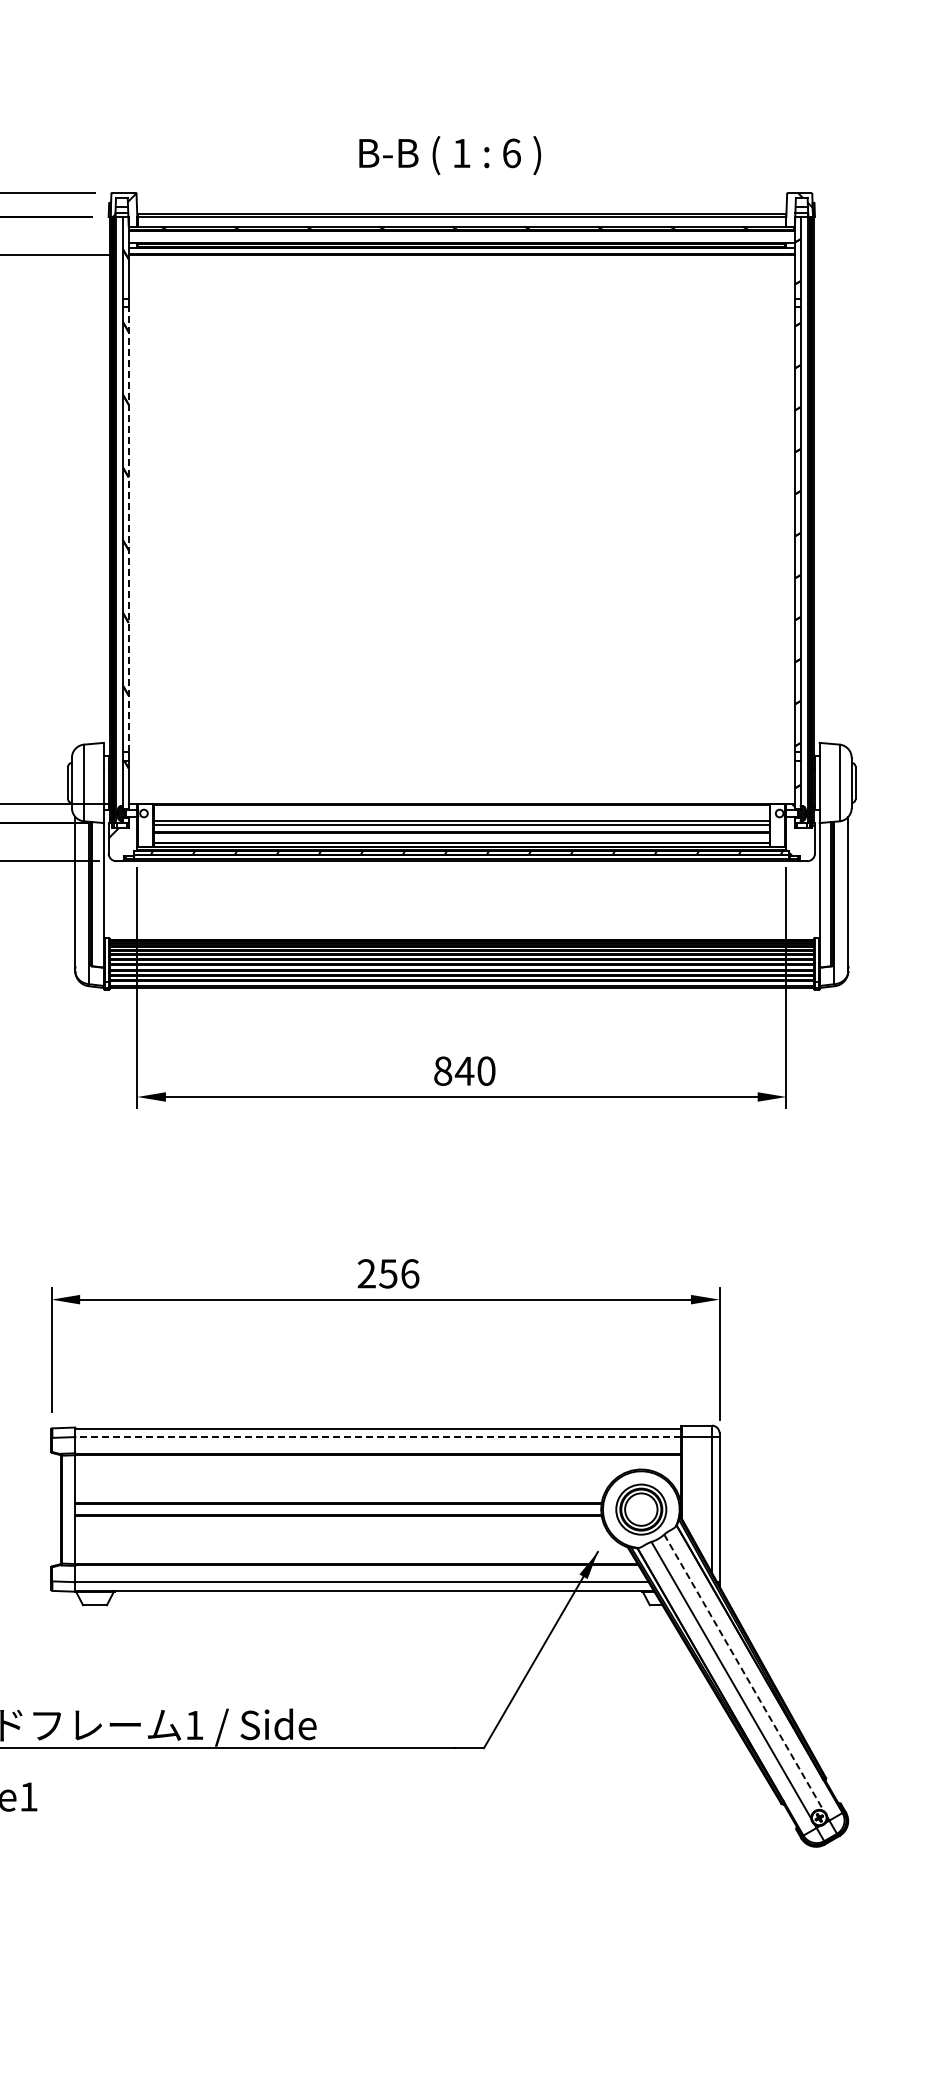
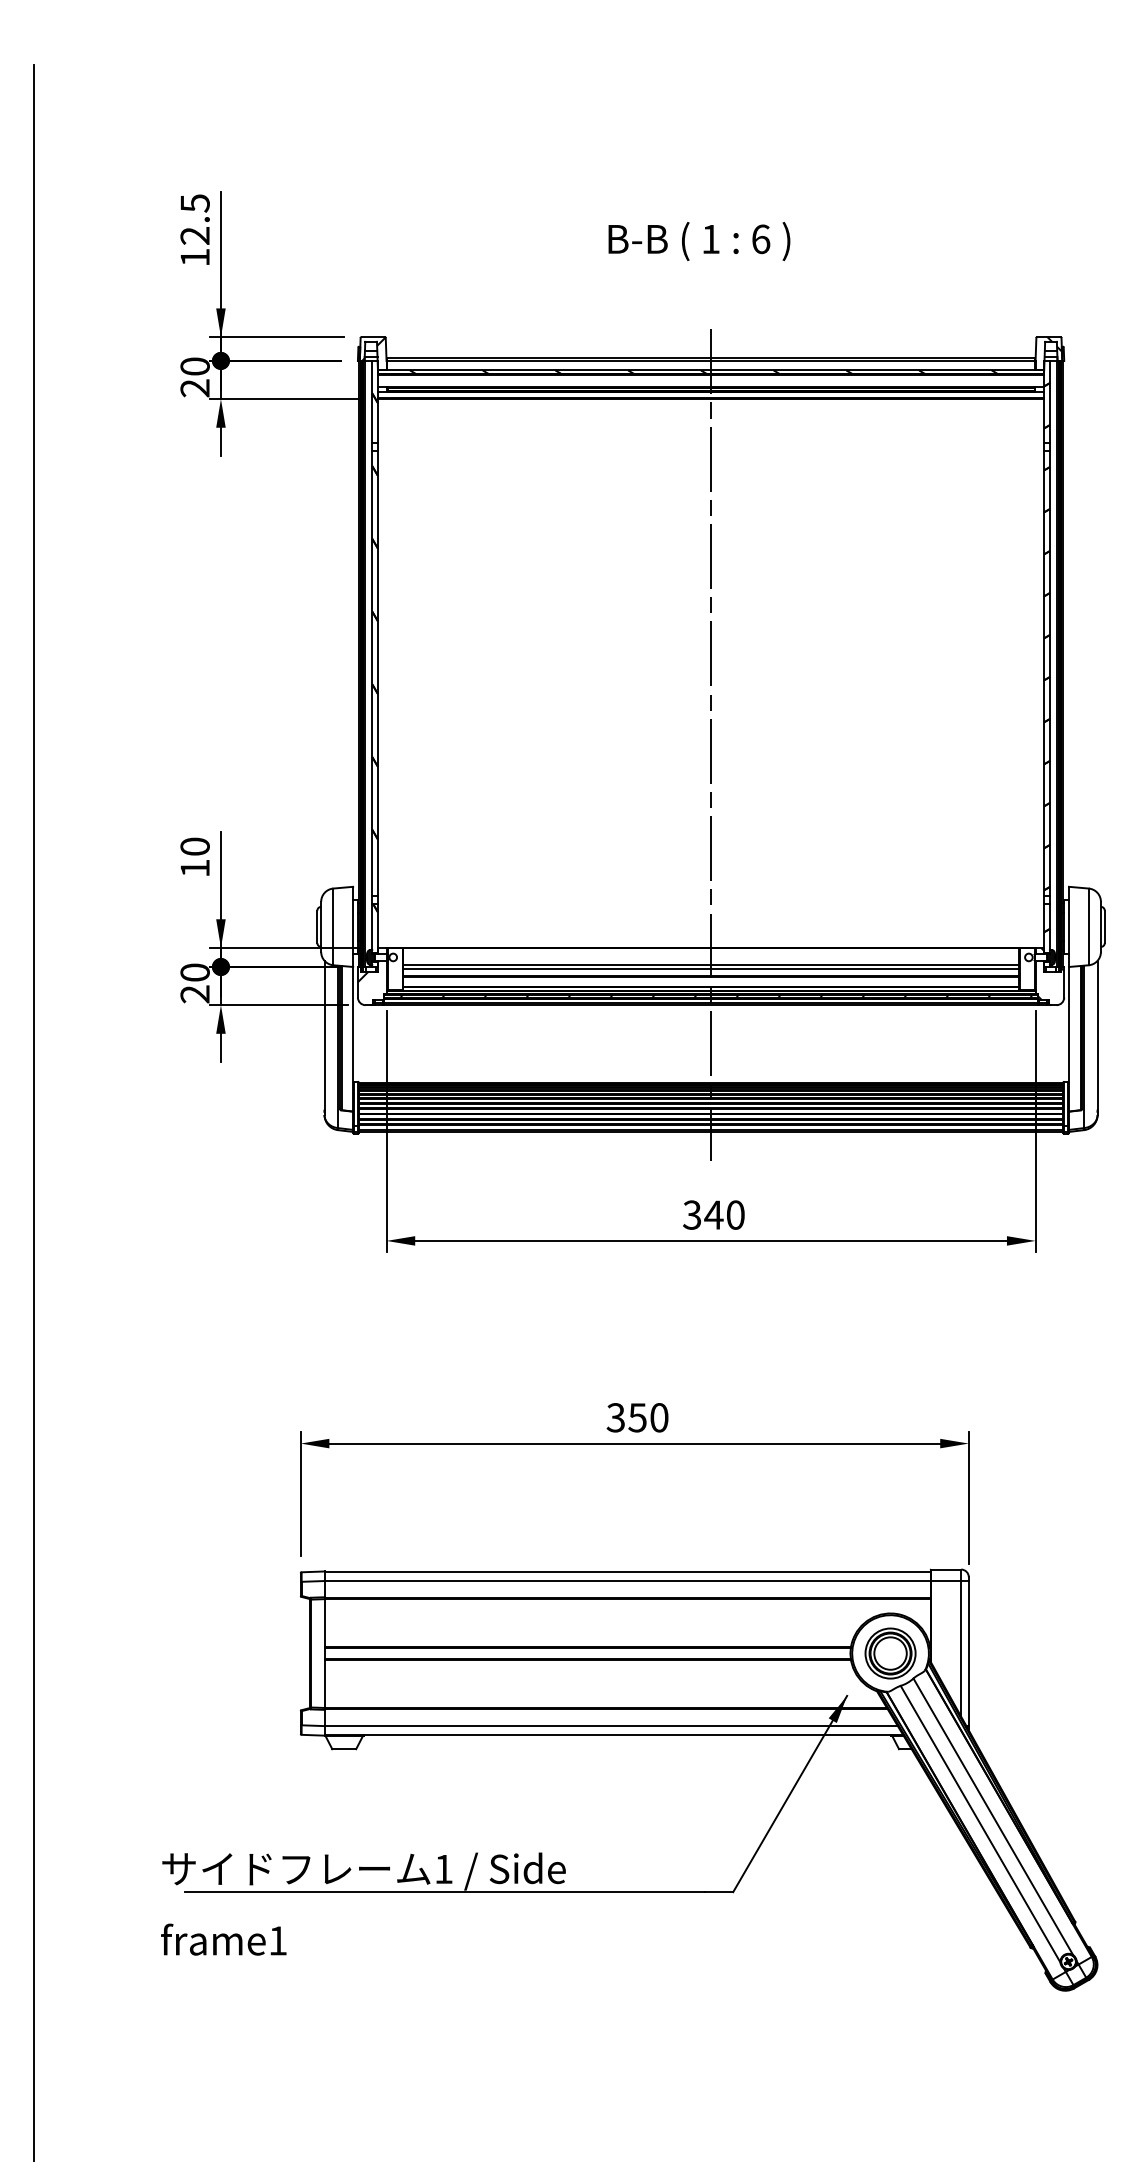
text: (450, 155) -> (699, 241), moved
line: (128, 529) -> (377, 673), dashed -> solid
line: (462, 600) -> (711, 744), added
text: (443, 1070) -> (692, 1214), 840 -> 340
text: (388, 1273) -> (637, 1417), 256 -> 350
line: (378, 1437) -> (627, 1581), dashed -> solid
line: (744, 1672) -> (993, 1816), dashed -> solid

